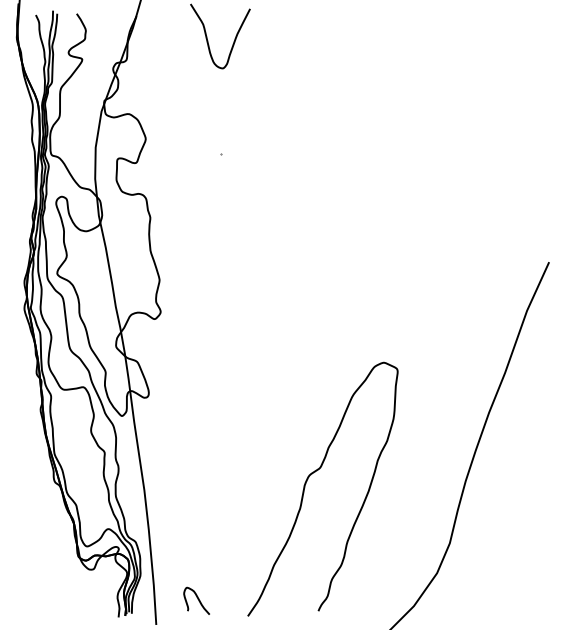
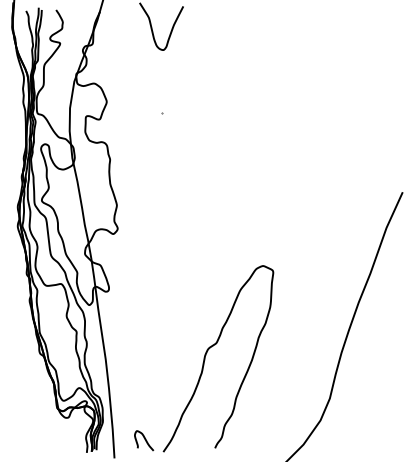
curve: (306, 484) -> (206, 355), moved

